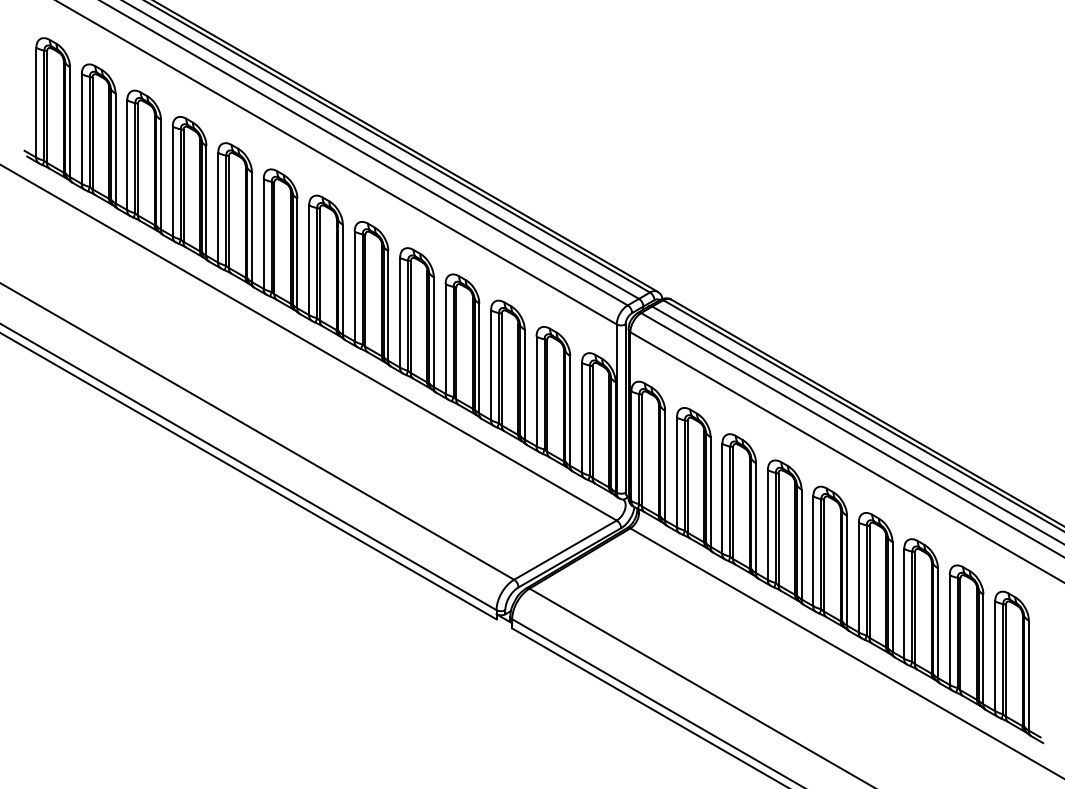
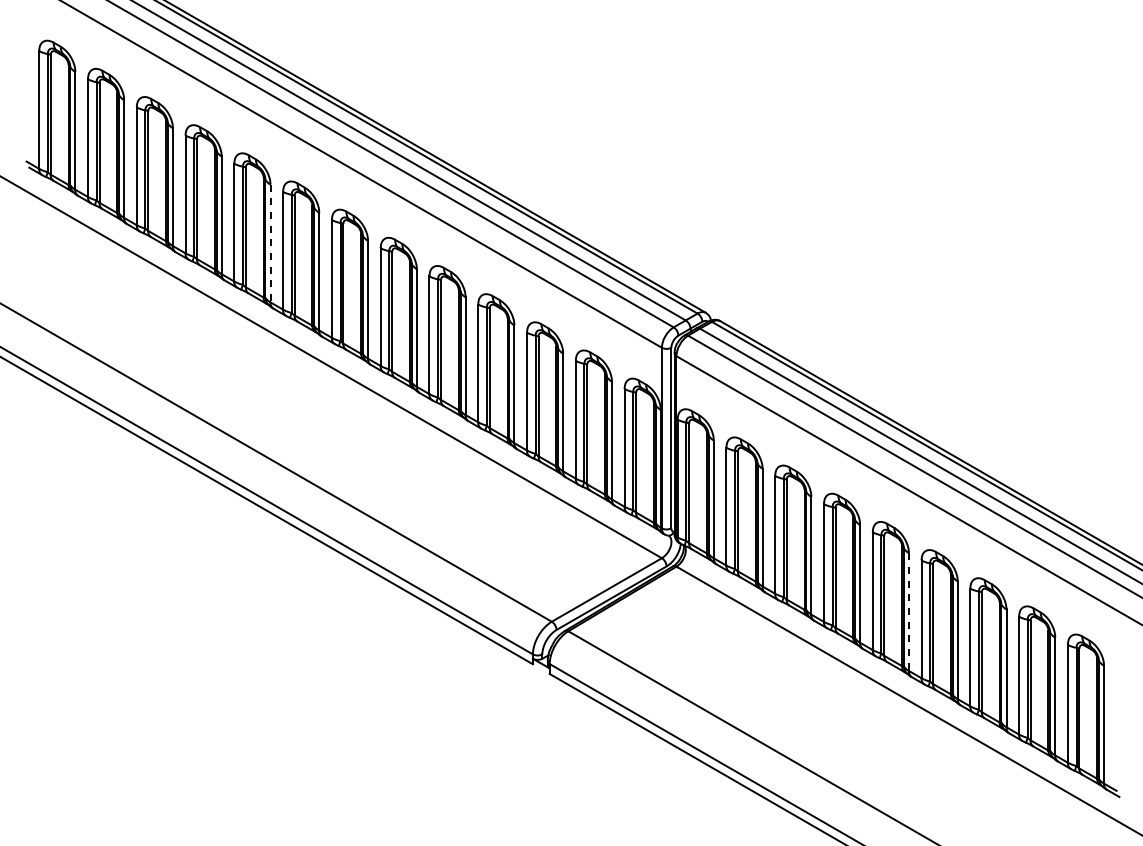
line: (251, 227) -> (270, 243), solid -> dashed
line: (846, 571) -> (908, 612), solid -> dashed

